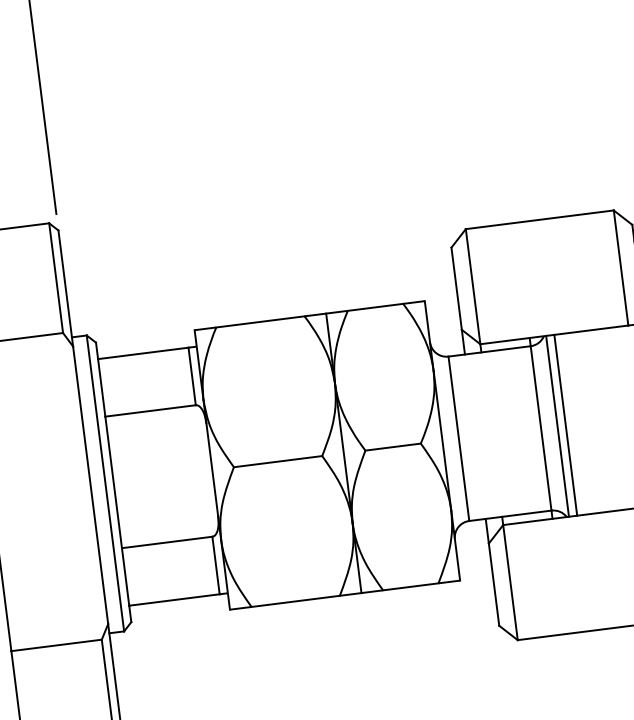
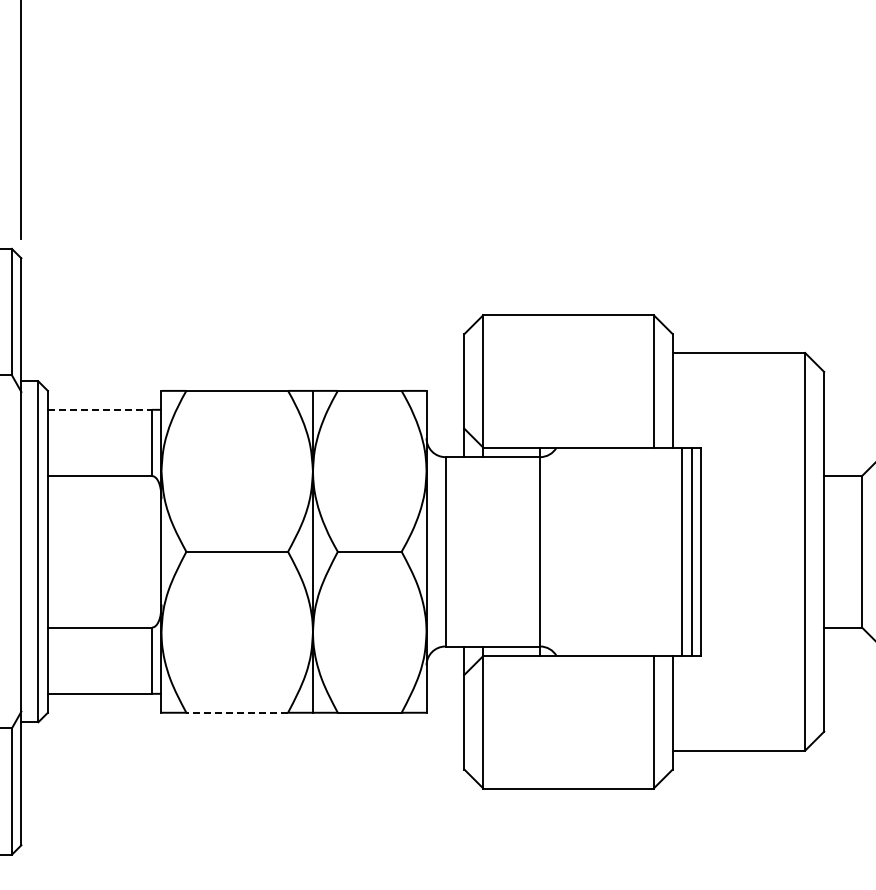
line: (143, 353) -> (100, 409), solid -> dashed
line: (565, 425) -> (568, 551), removed
line: (557, 426) -> (559, 551), removed
line: (295, 601) -> (237, 712), solid -> dashed

